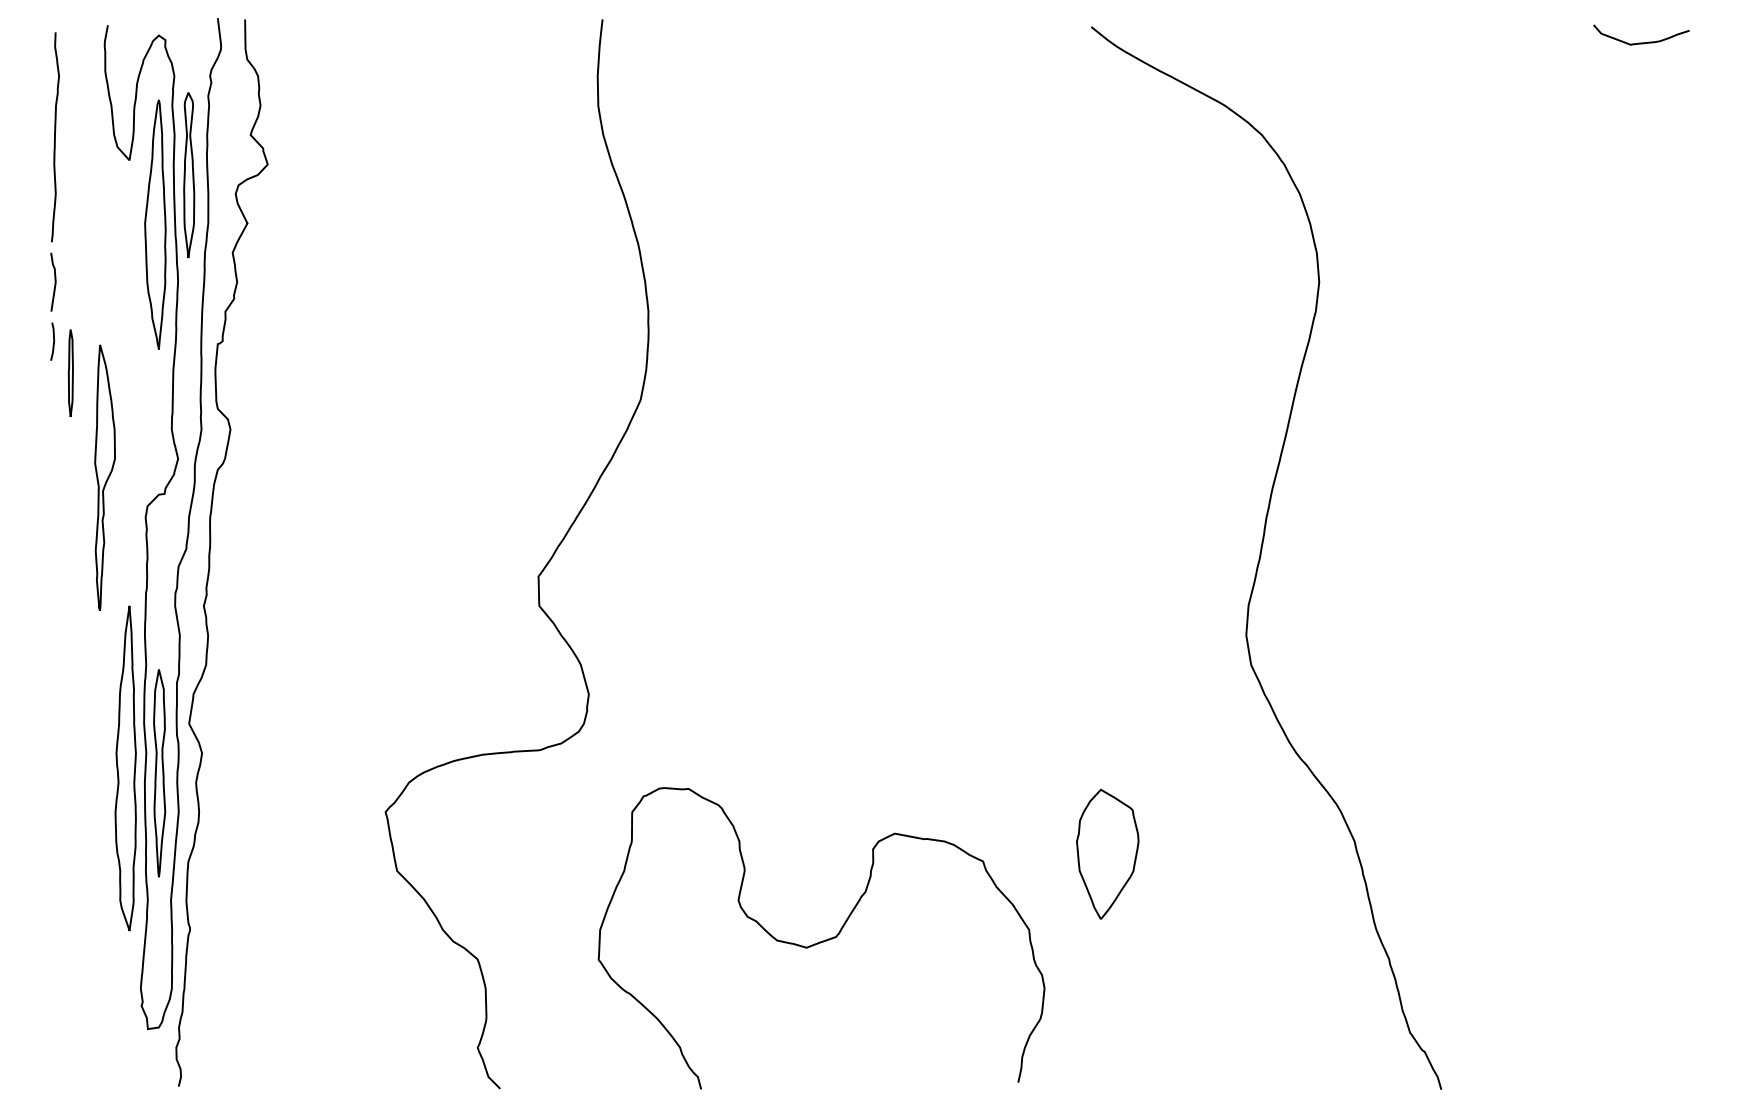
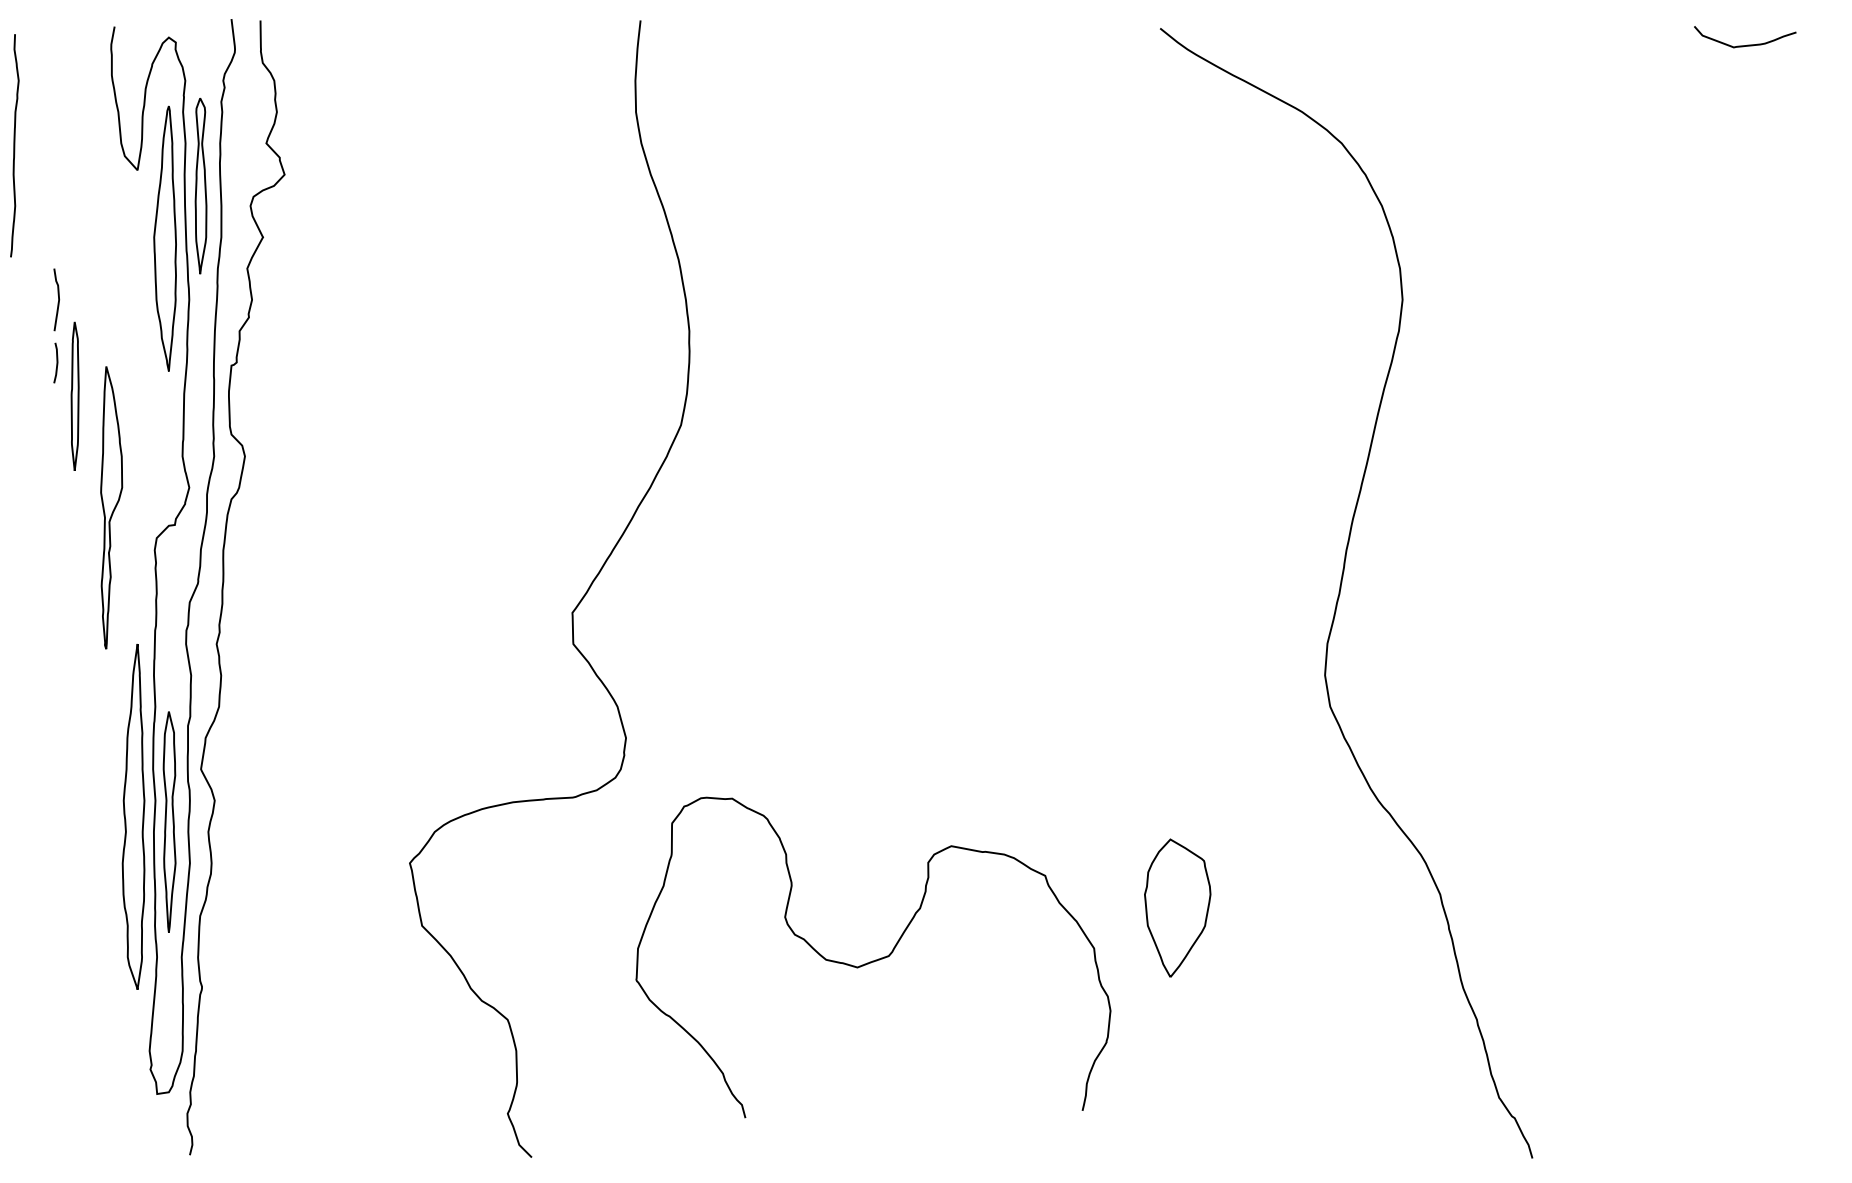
curve: (55, 137) -> (14, 145), moved
part: (71, 373) -> (75, 396), size x1.6
curve: (823, 940) -> (875, 959), moved

